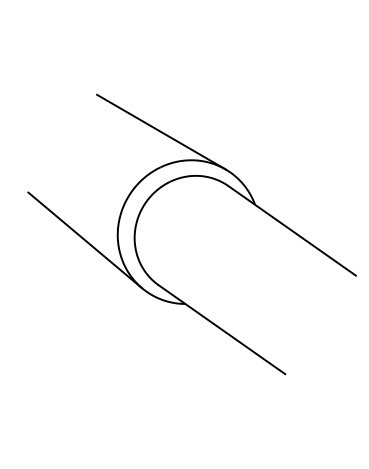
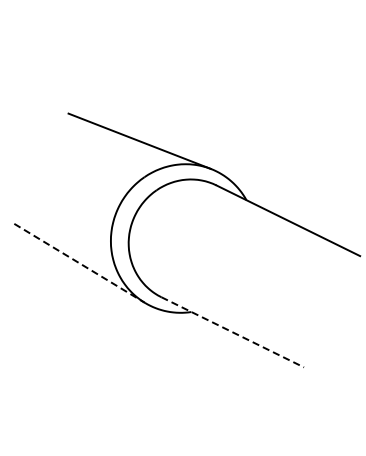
line: (85, 240) -> (79, 263), solid -> dashed
line: (222, 329) -> (233, 332), solid -> dashed

